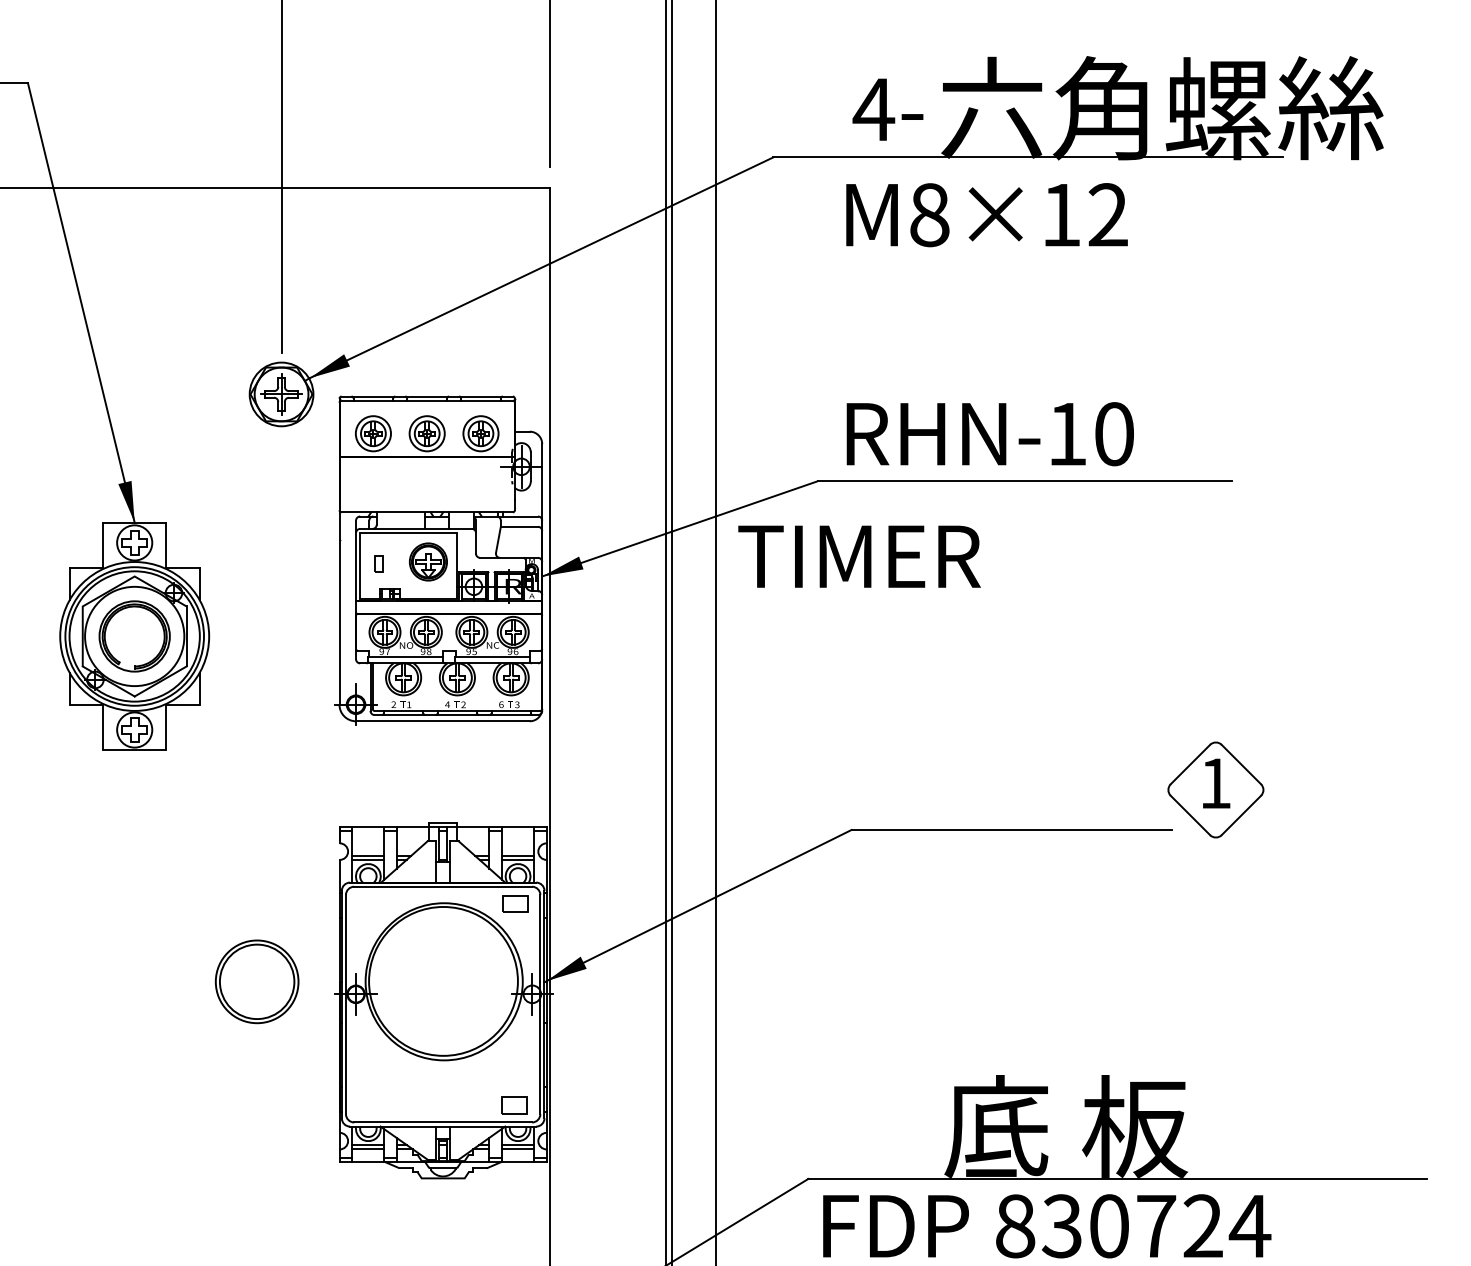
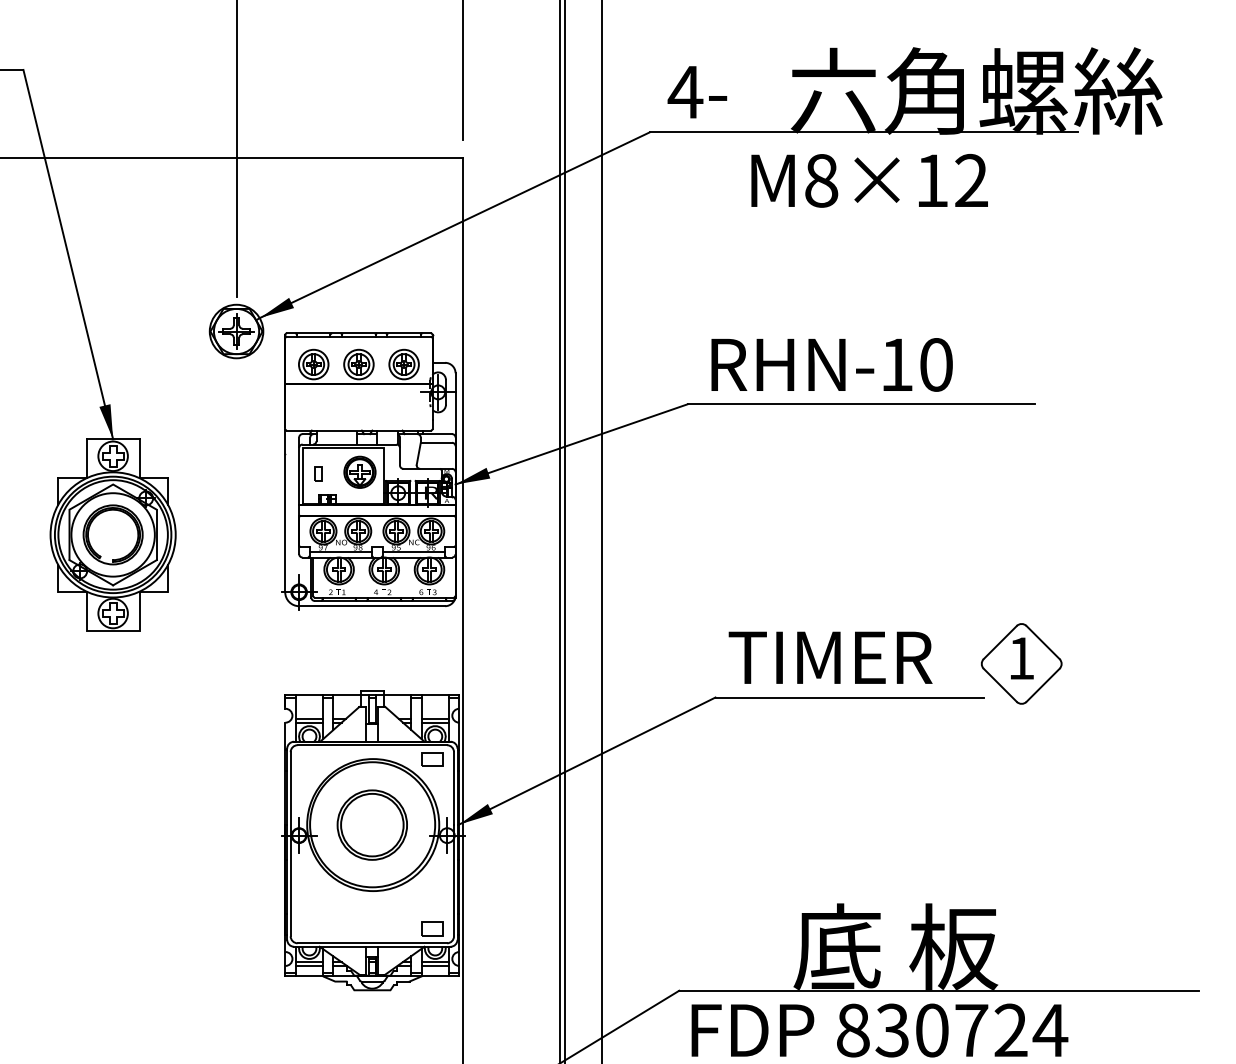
text: (887, 109) -> (696, 92), moved
text: (986, 215) -> (869, 181), moved
text: (859, 556) -> (830, 657), moved
part: (256, 981) -> (371, 824), moved

